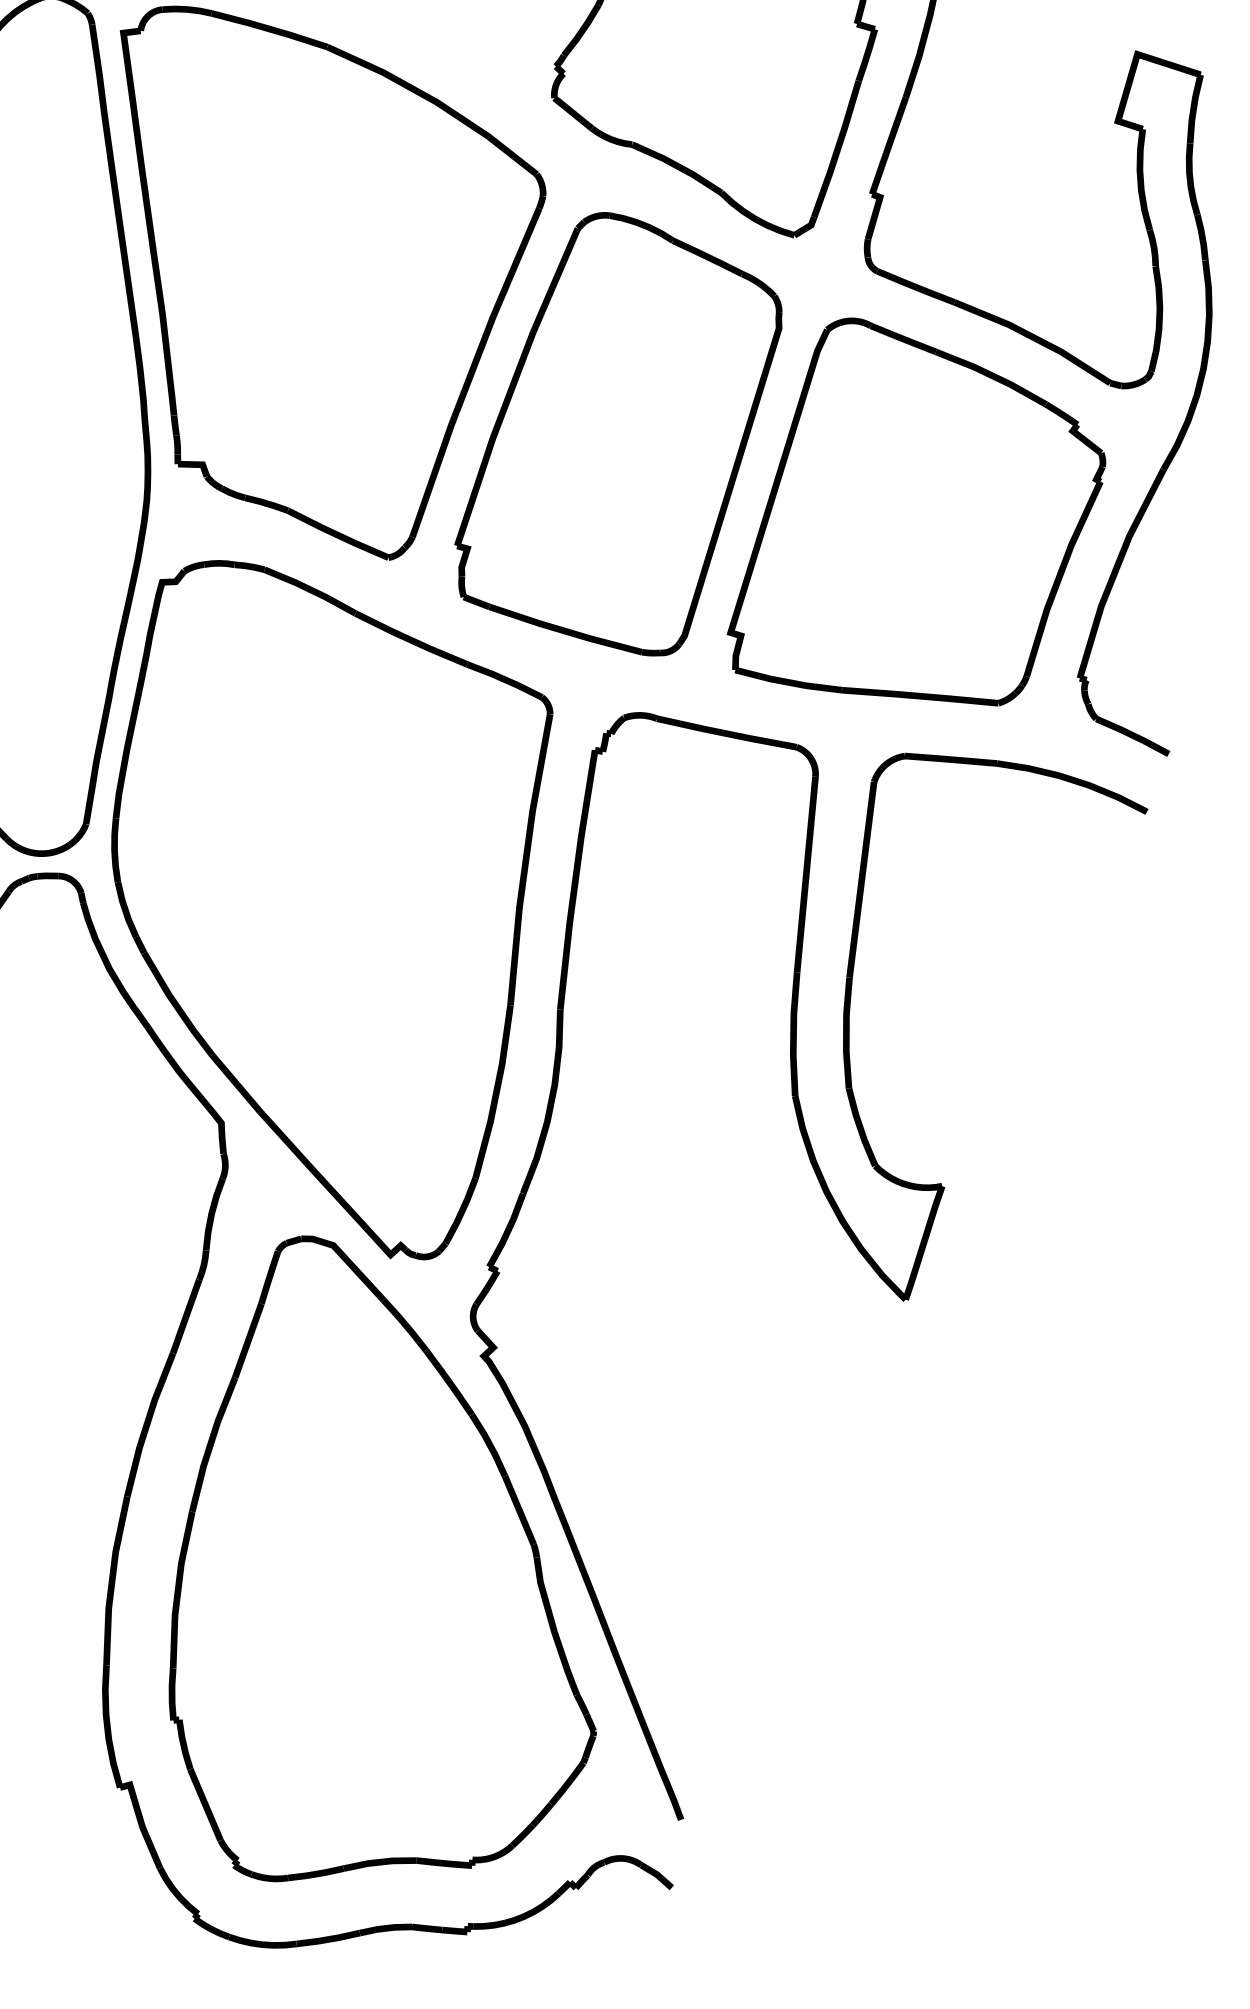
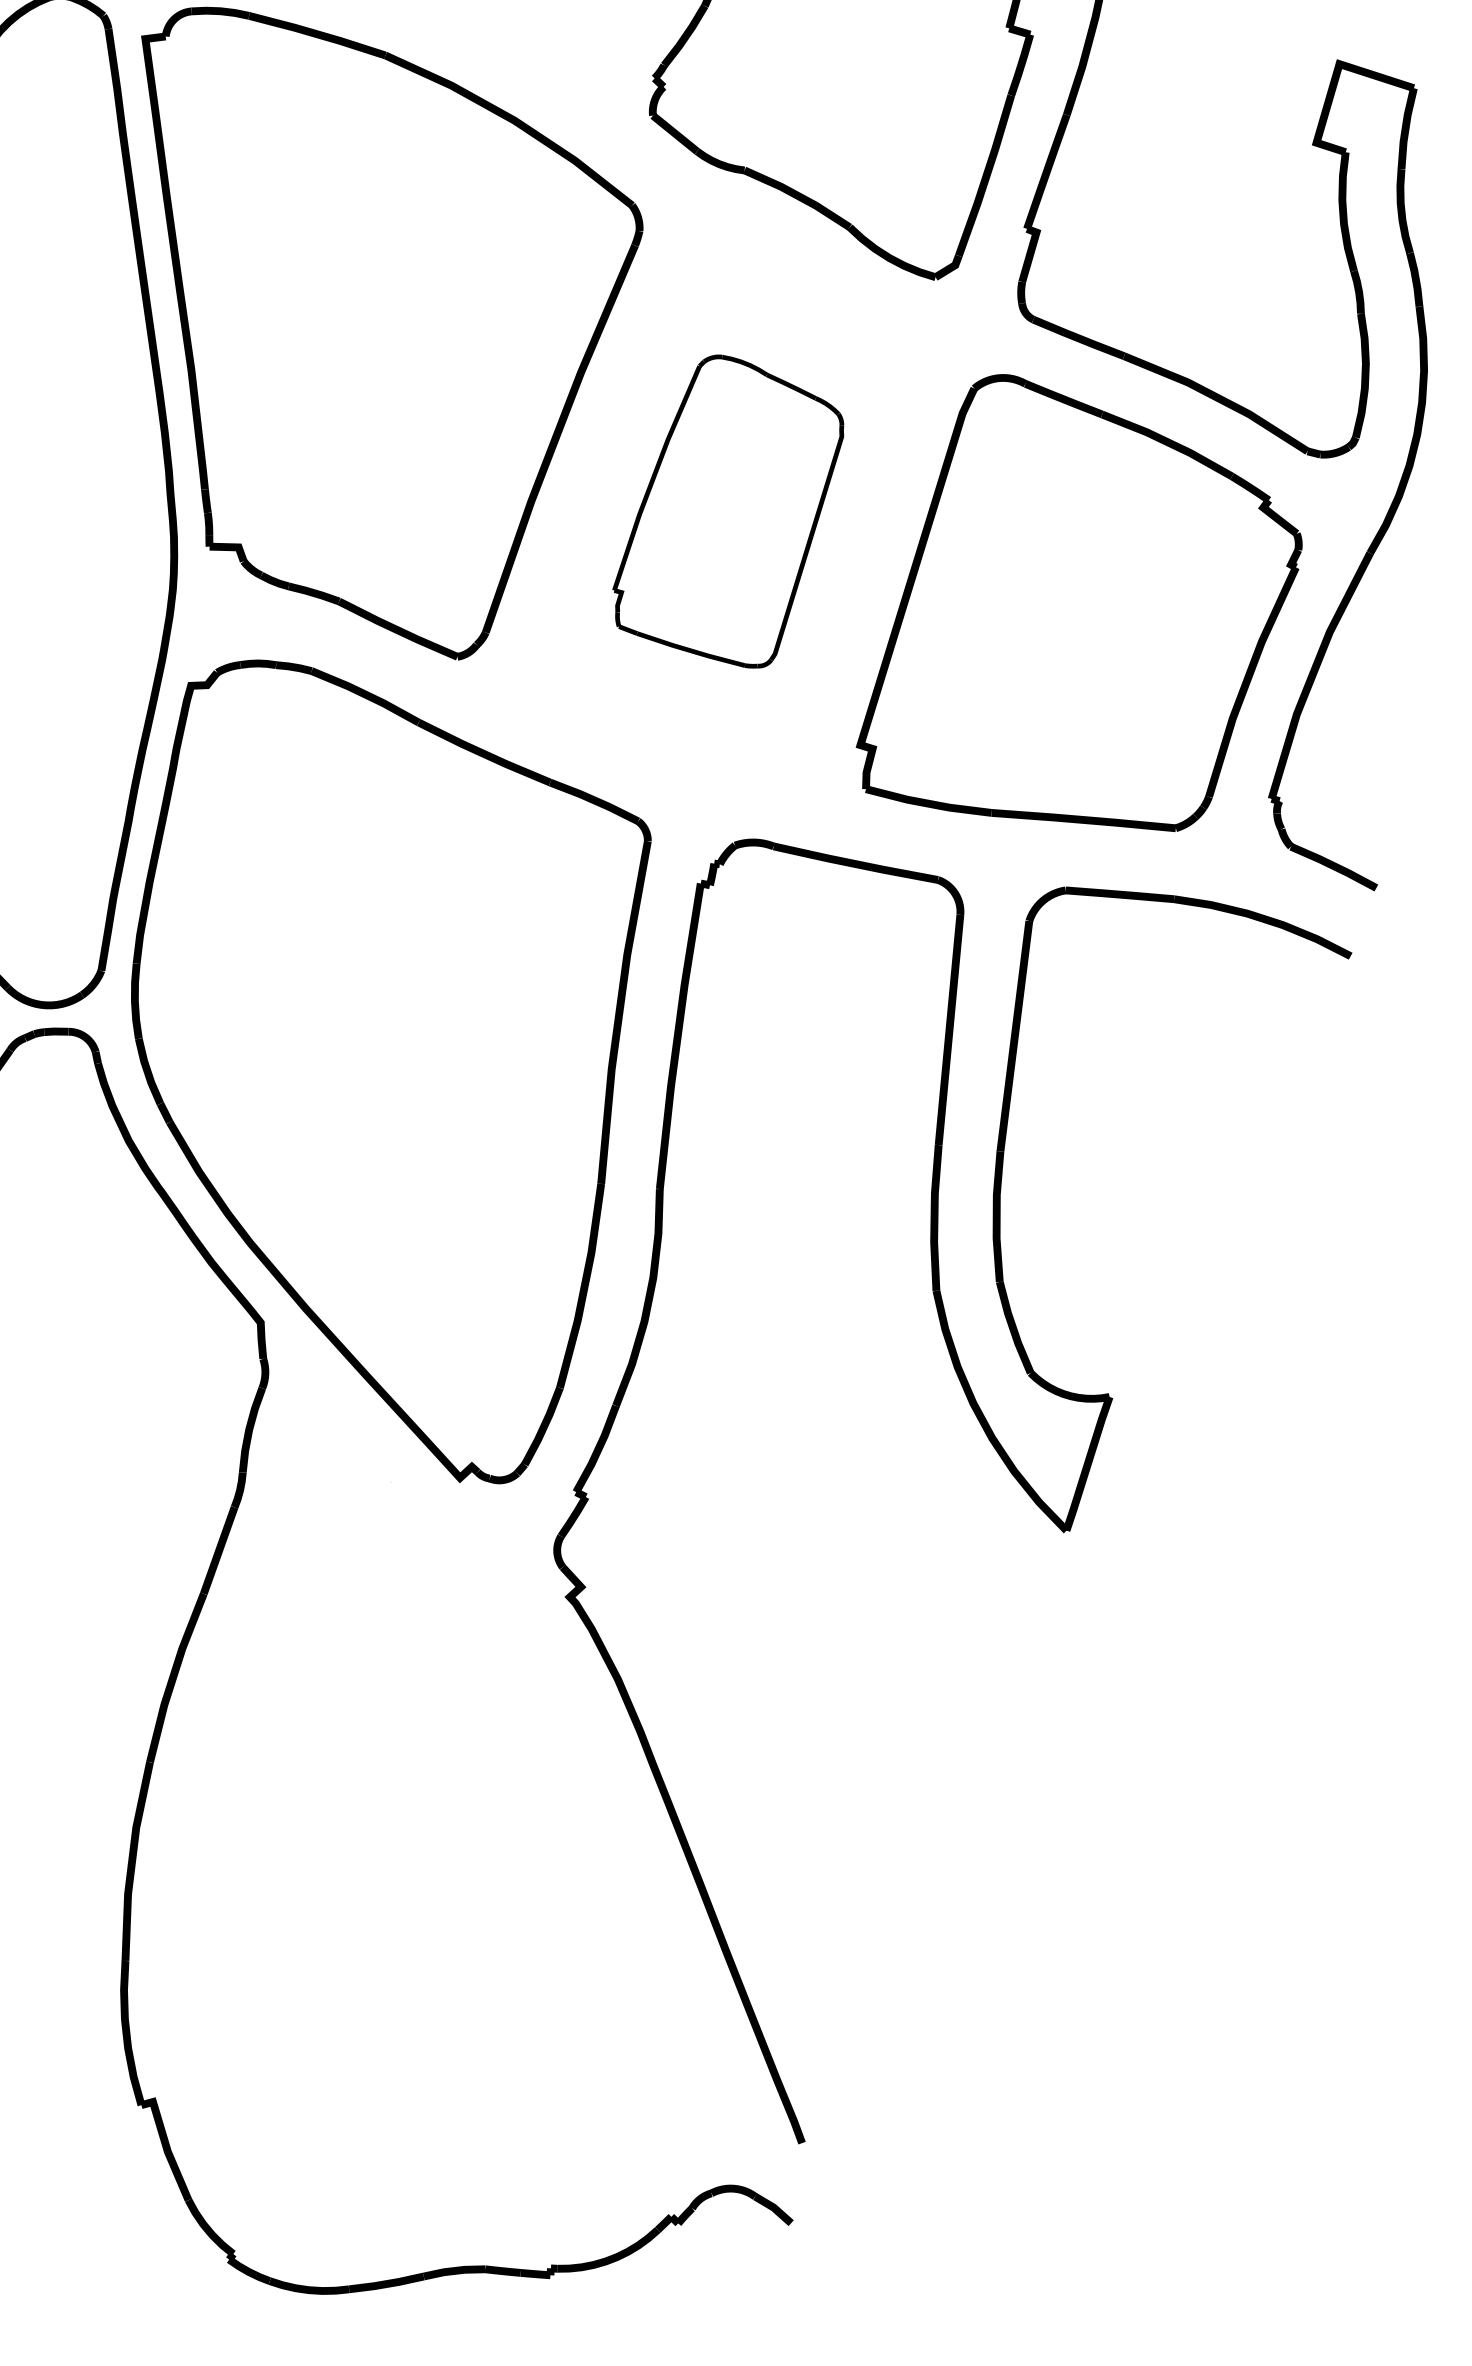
part: (618, 434) -> (728, 511), size x0.6
part: (382, 1558) -> (450, 1835), removed

